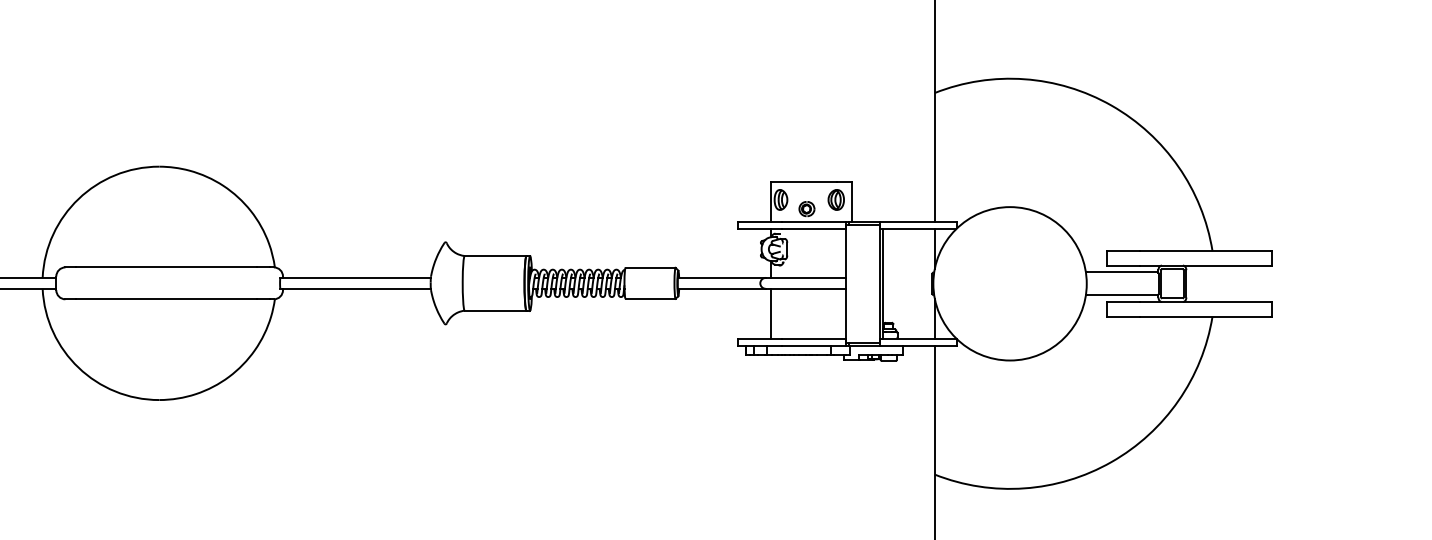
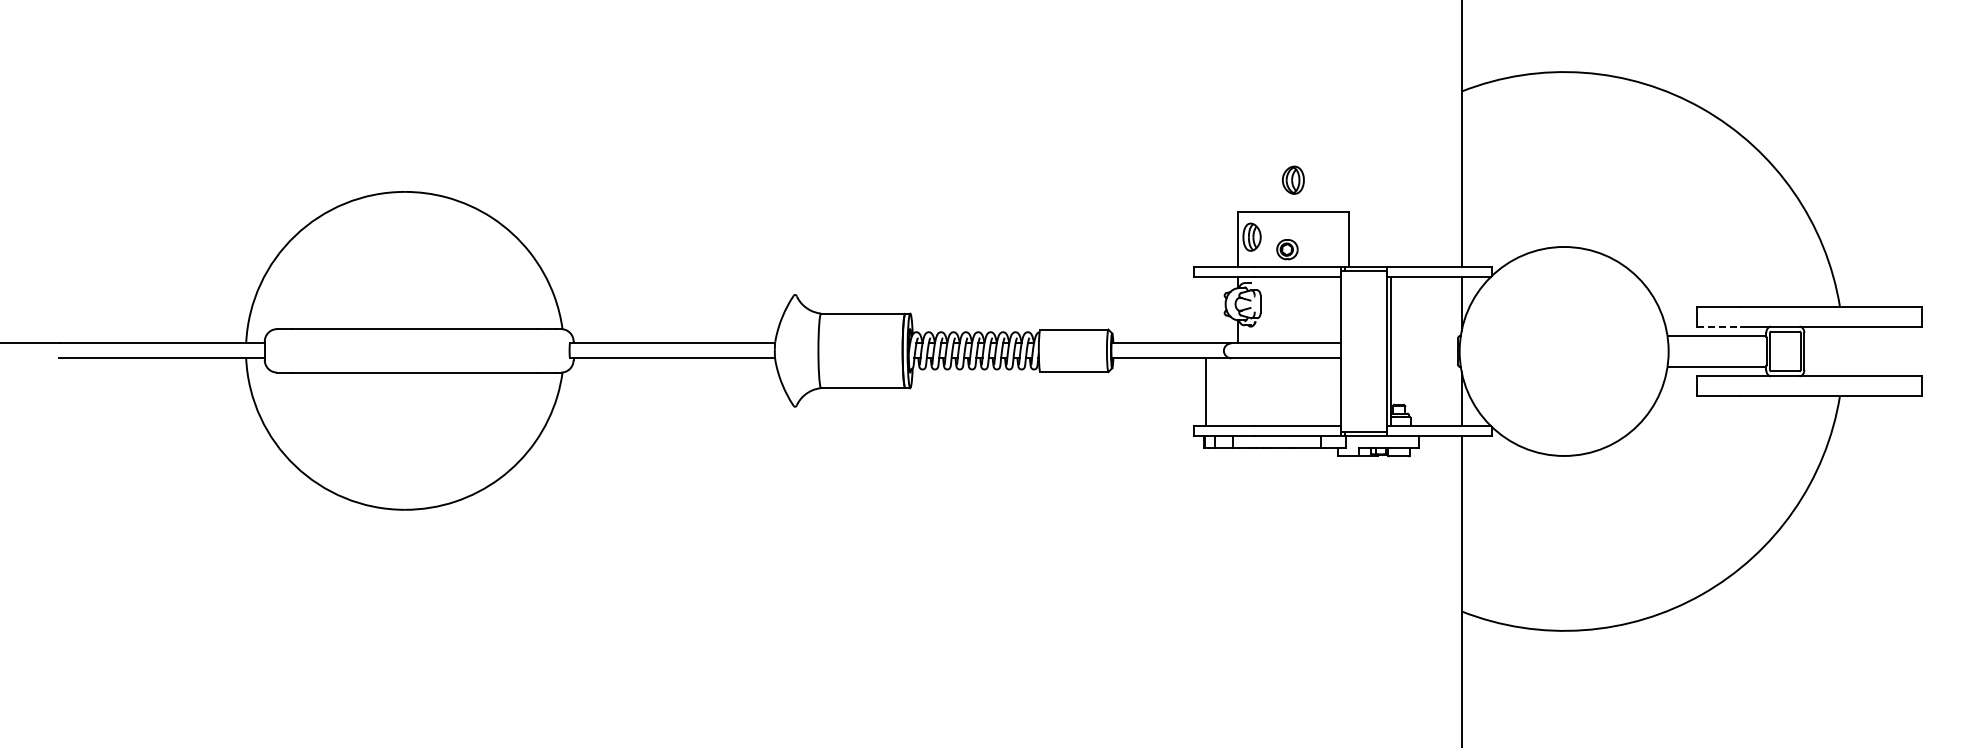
part: (836, 199) -> (1293, 179), moved
line: (1123, 265) -> (1718, 326), solid -> dashed
line: (771, 313) -> (1206, 392), moved

